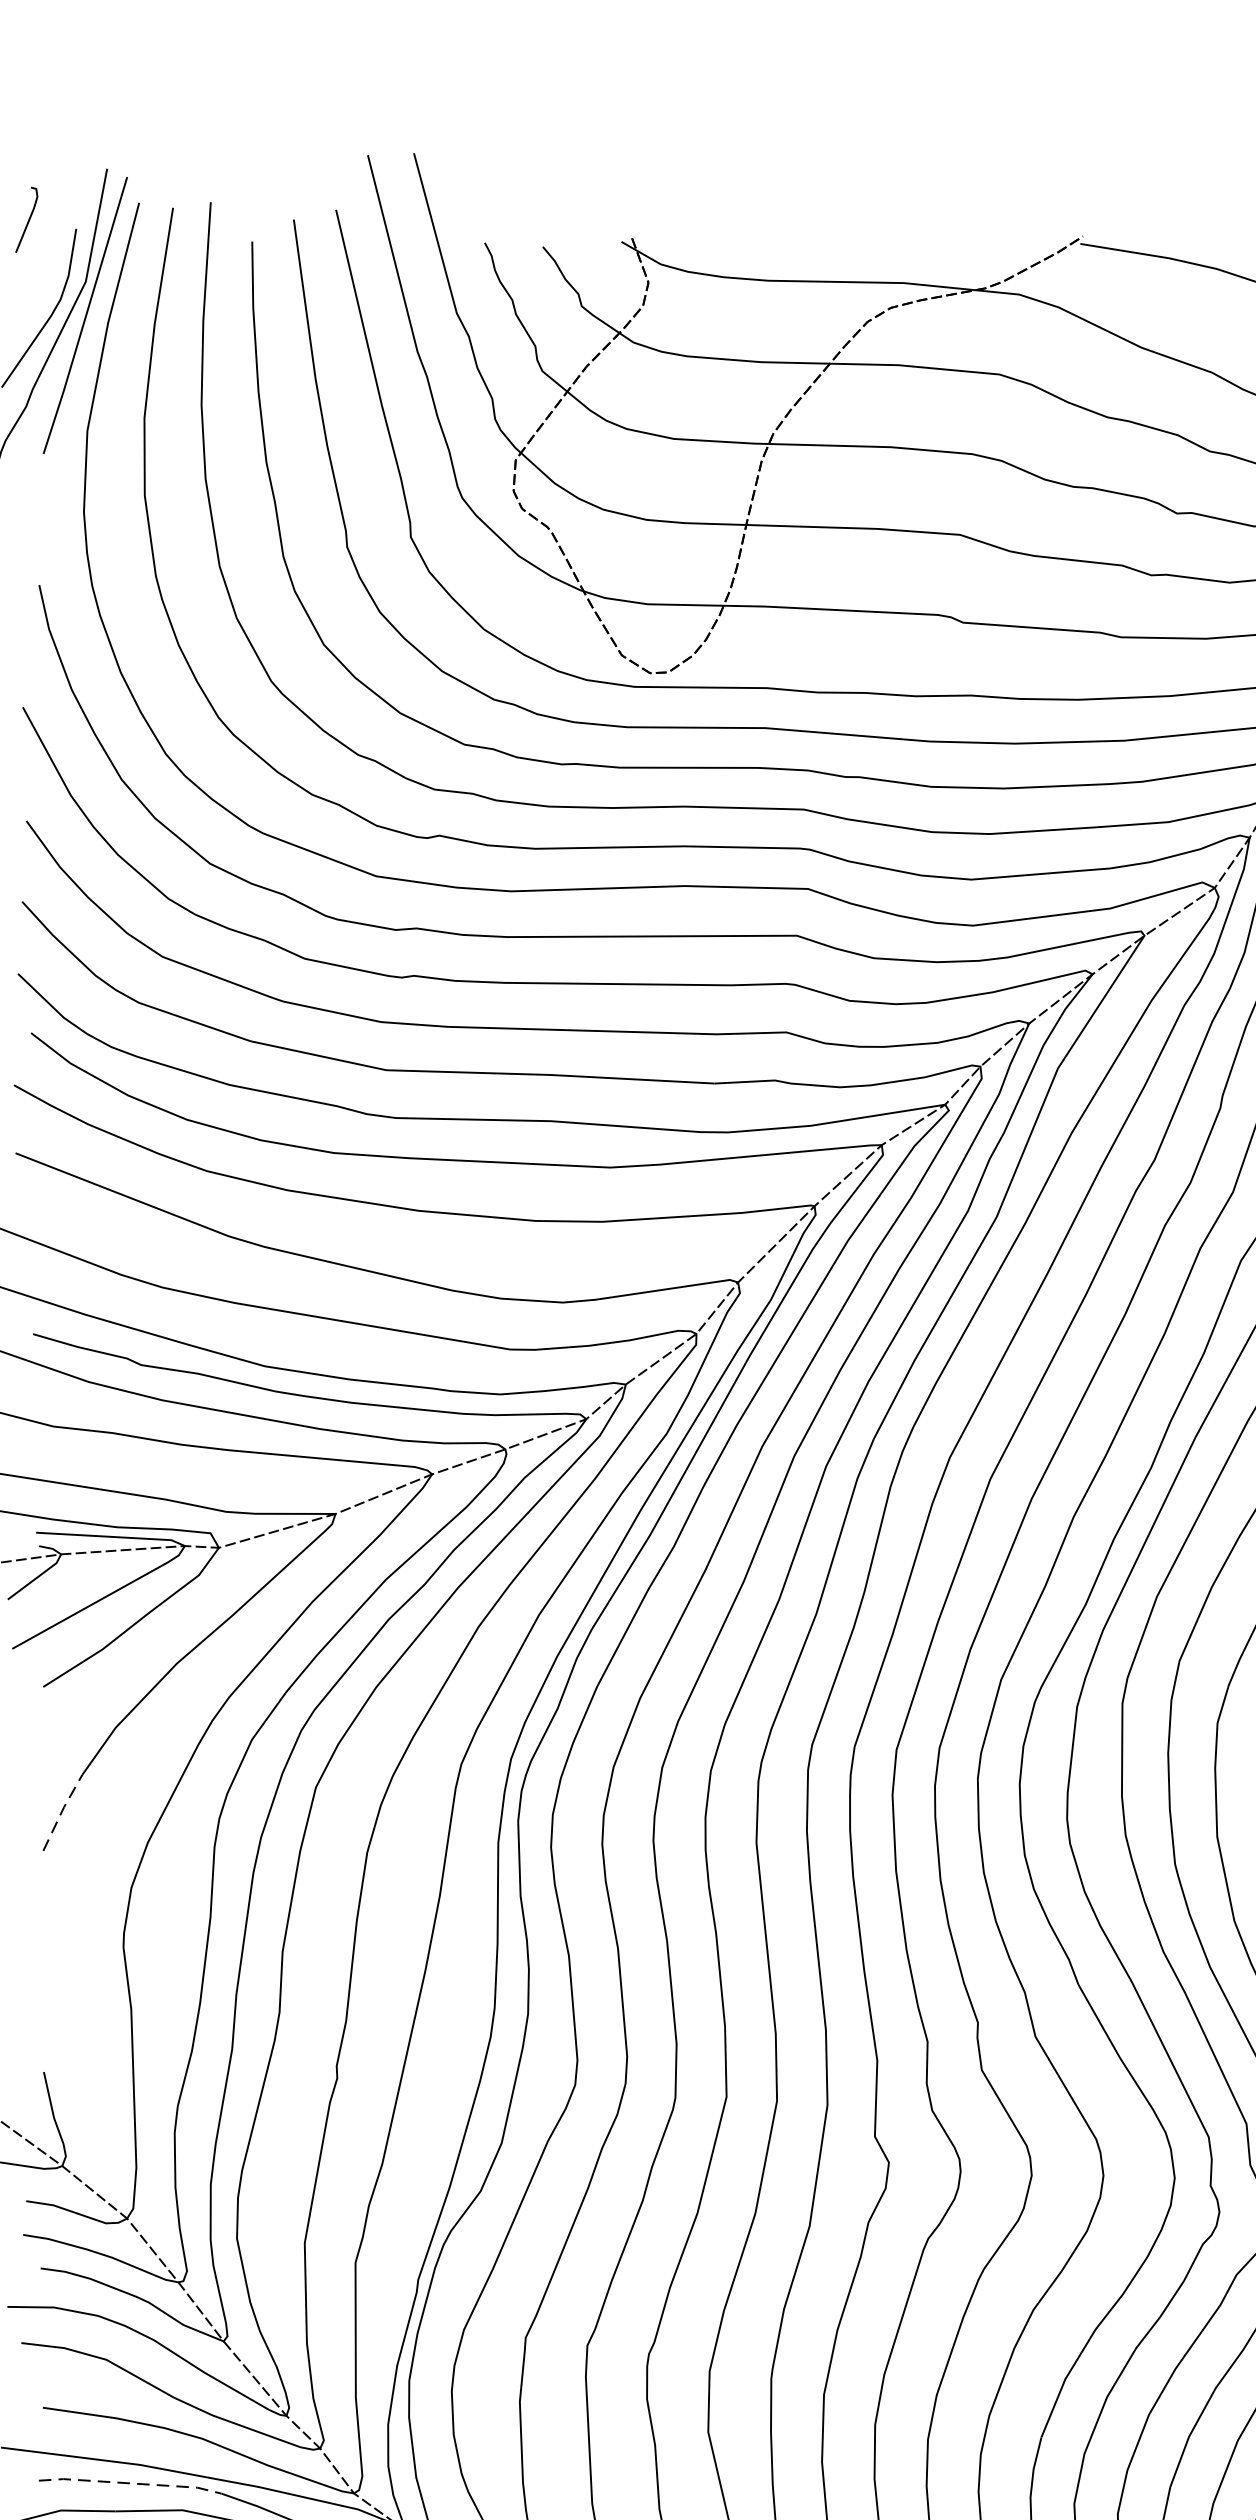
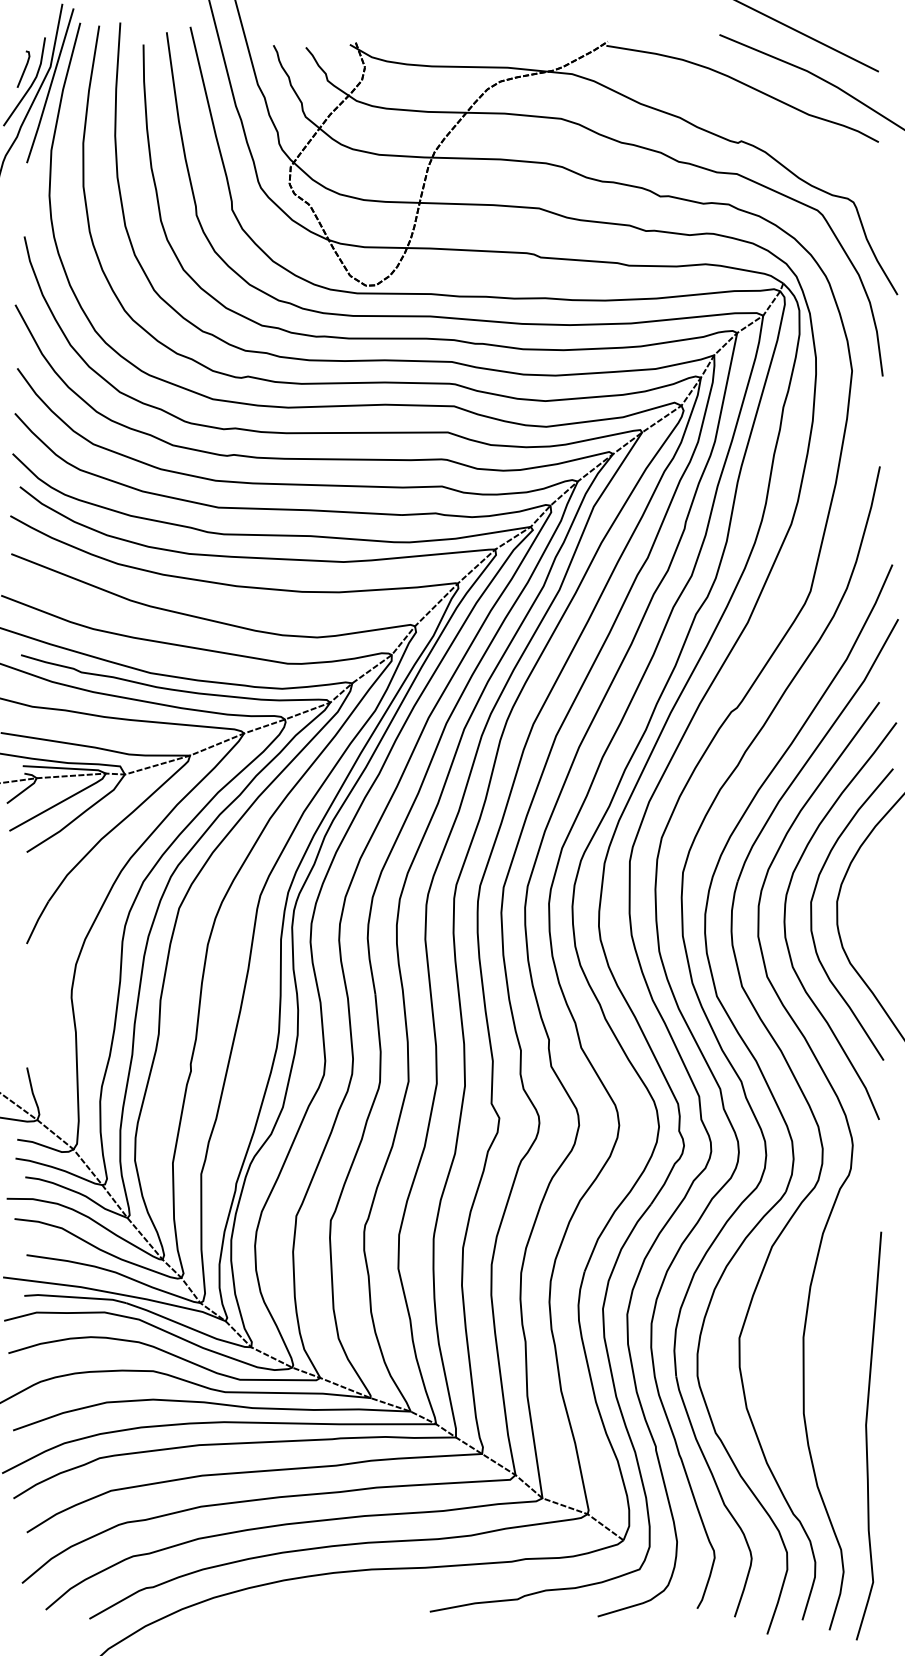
line: (28, 218) -> (24, 68), moved
line: (62, 1812) -> (37, 922), dashed -> solid
line: (130, 2483) -> (75, 1297), dashed -> solid

